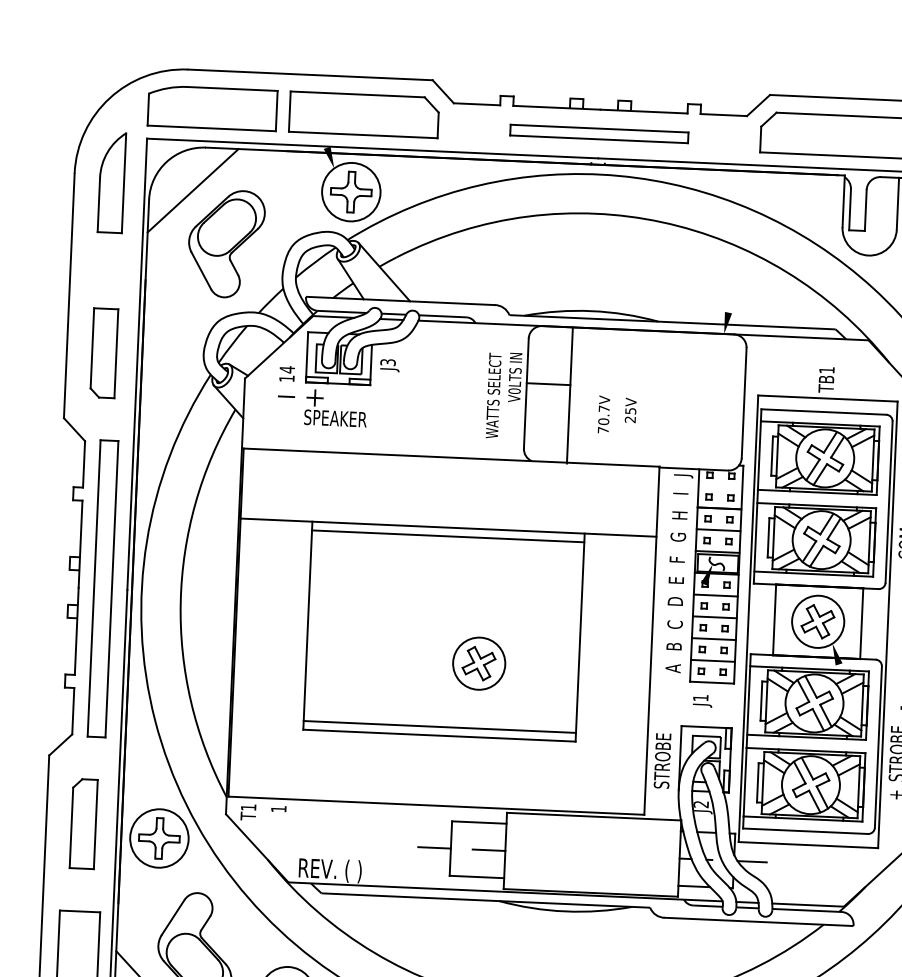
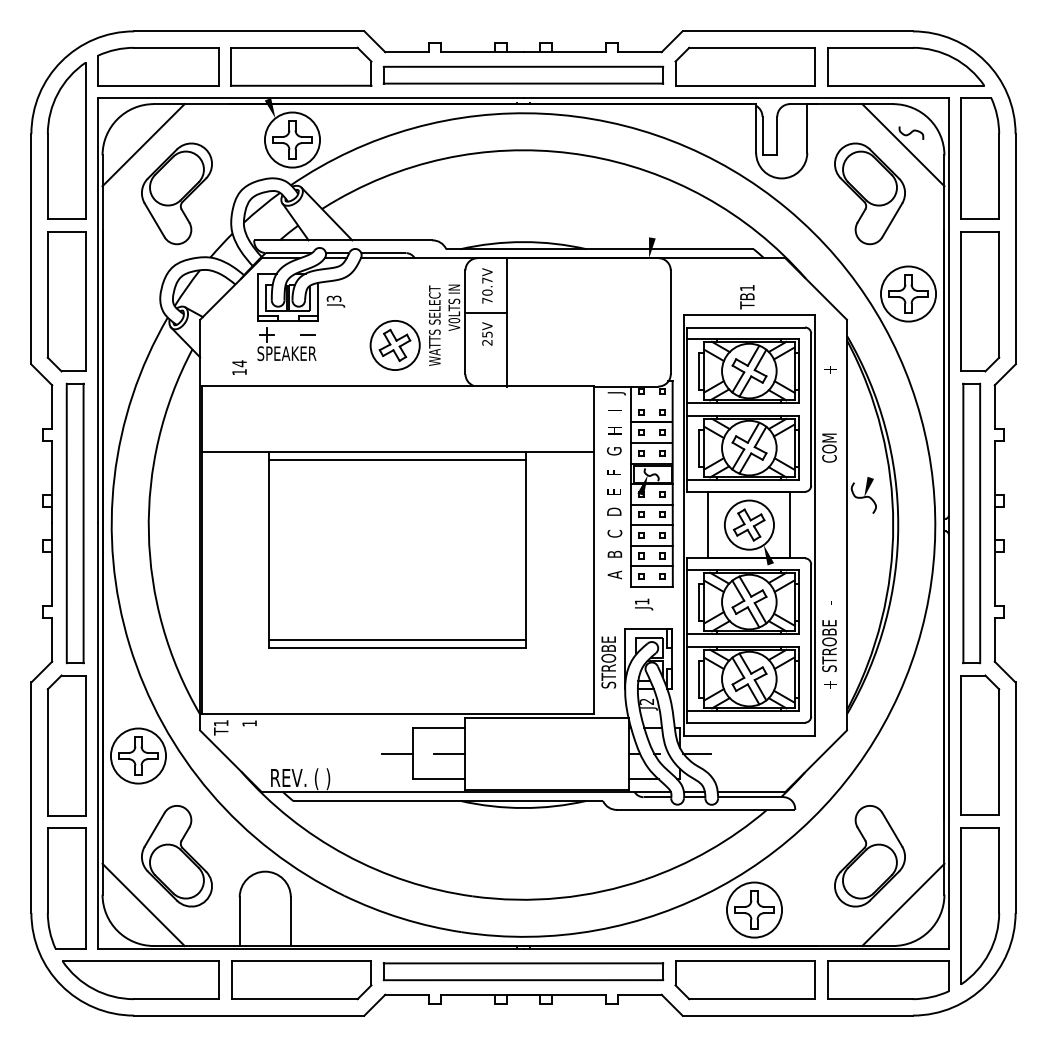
part: (599, 133) -> (523, 74), size x1.67
part: (111, 182) -> (66, 140), size x1.67
part: (104, 352) -> (66, 301), size x1.67
text: (287, 373) -> (239, 367), moved
line: (286, 395) -> (307, 334), moved
text: (630, 409) -> (487, 333), moved
text: (604, 414) -> (487, 285), moved
part: (478, 663) -> (394, 345), moved
part: (83, 823) -> (66, 745), size x1.67

